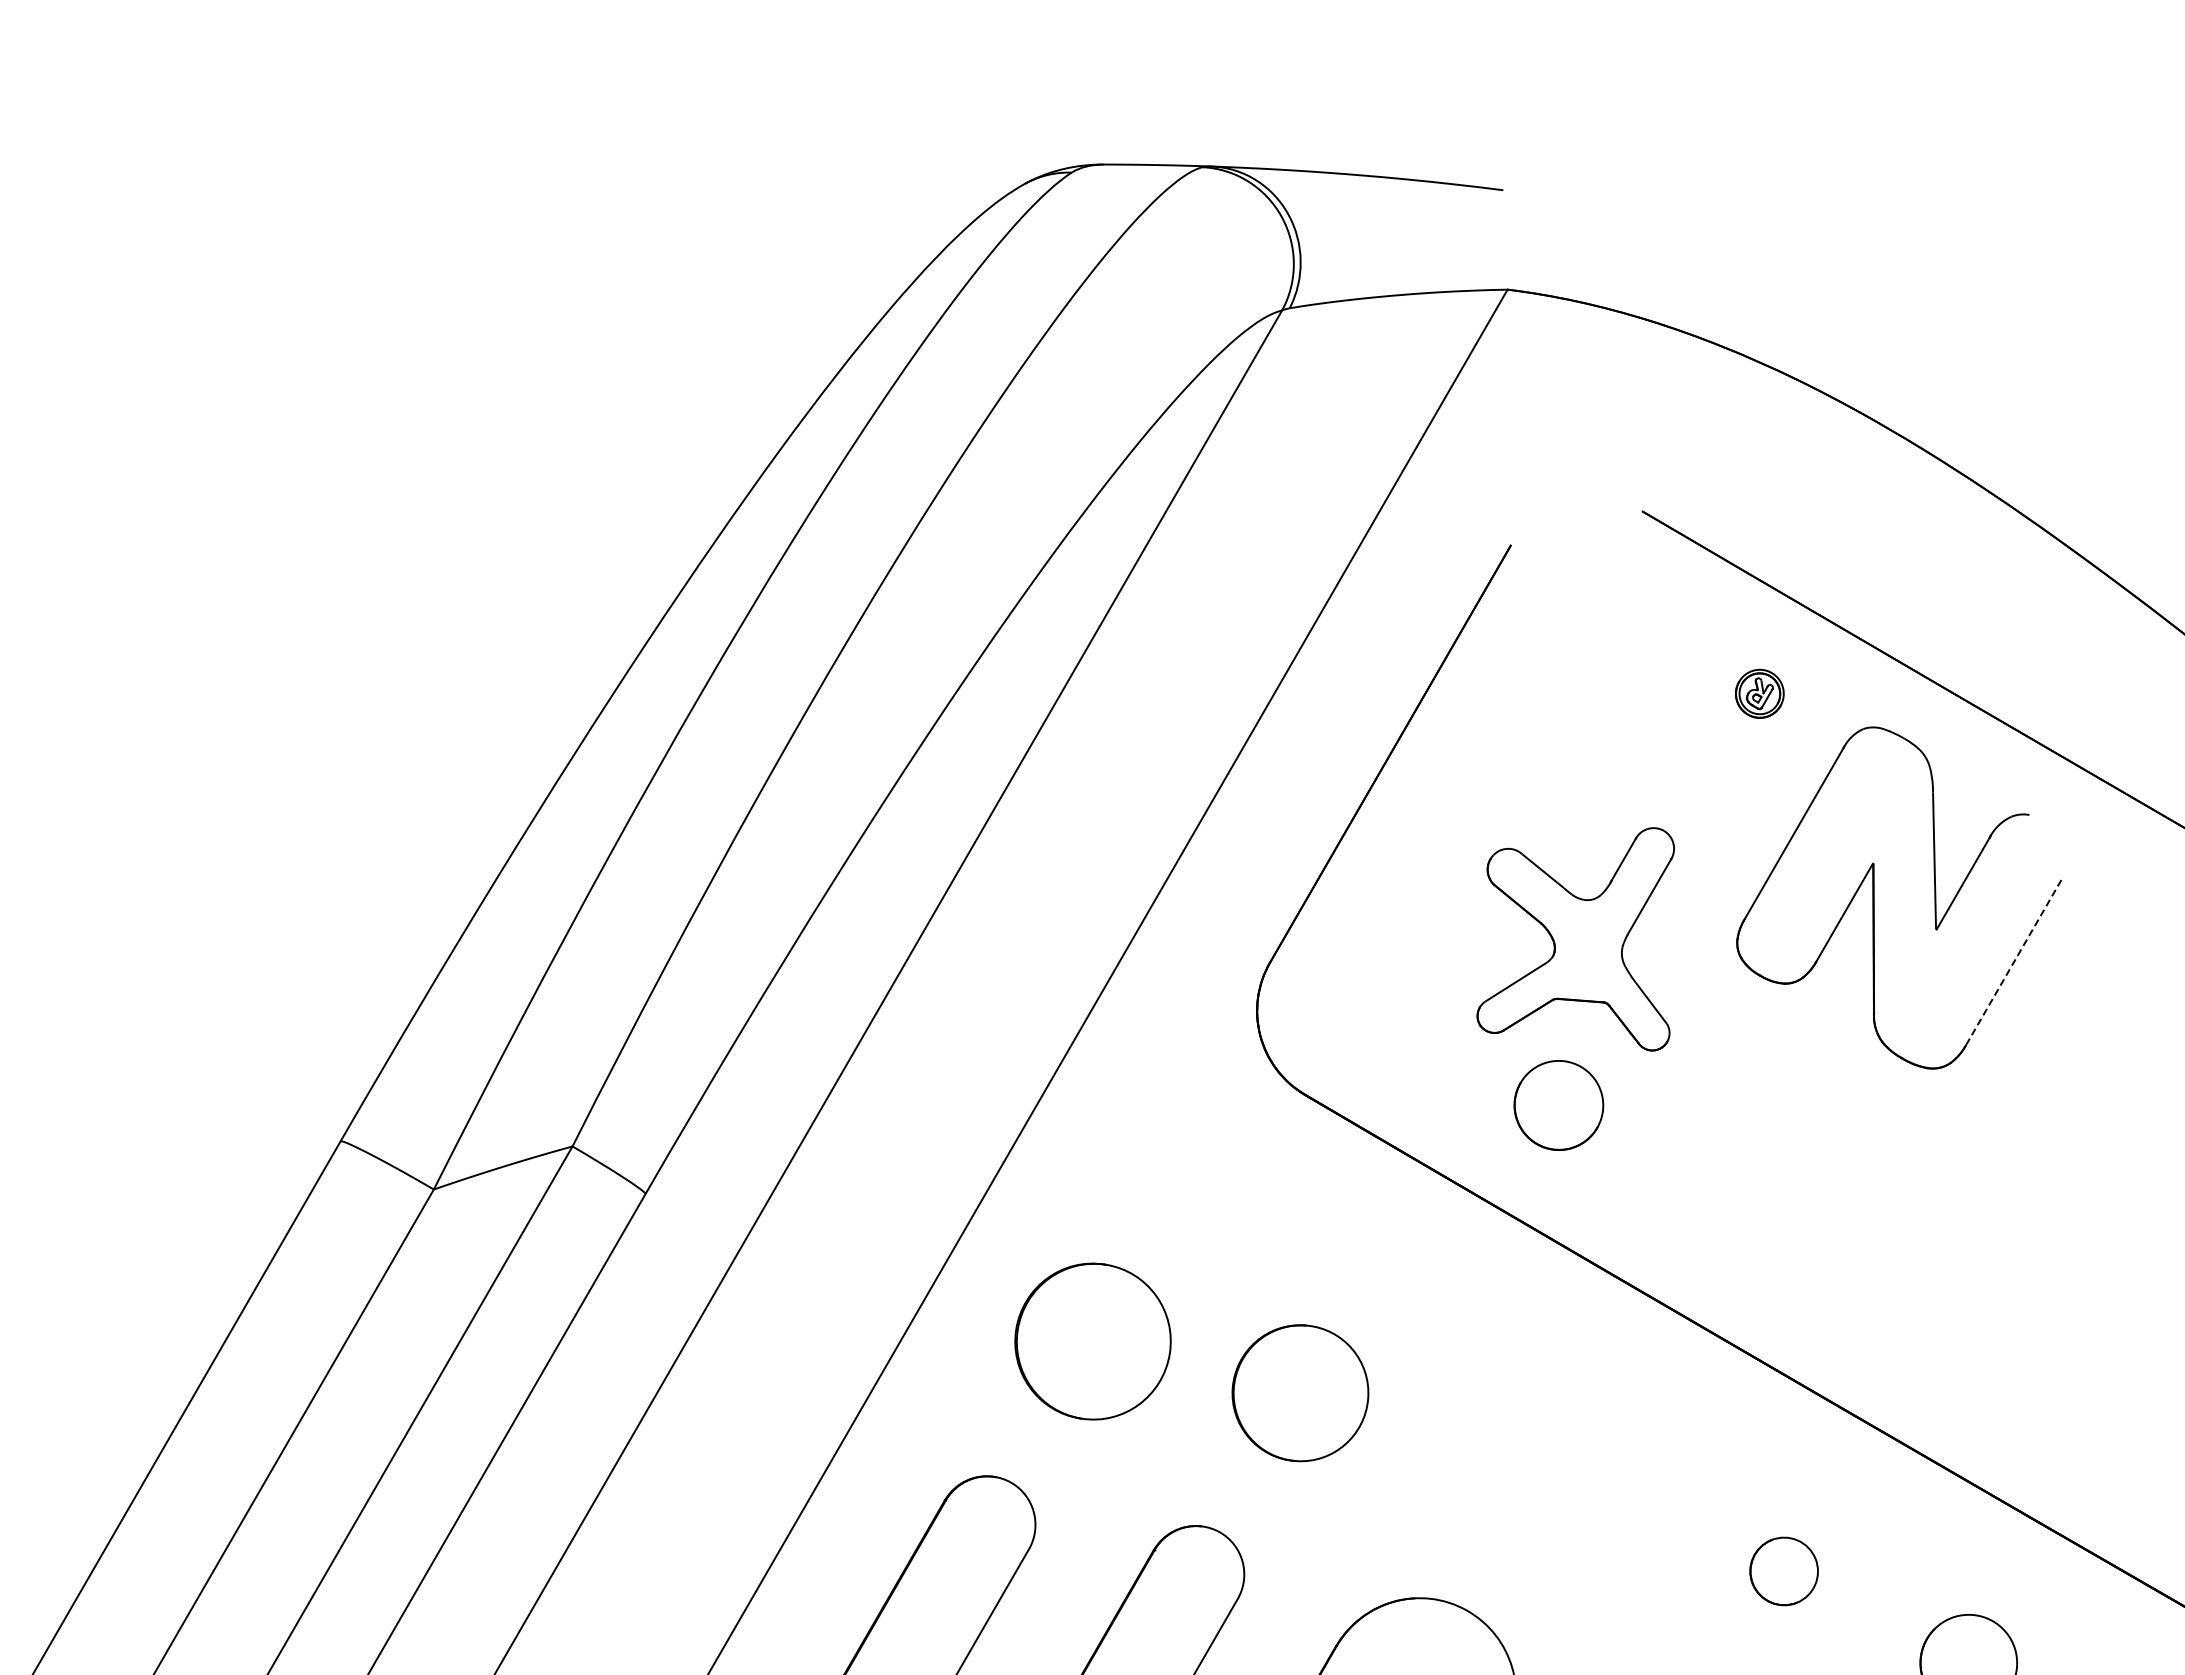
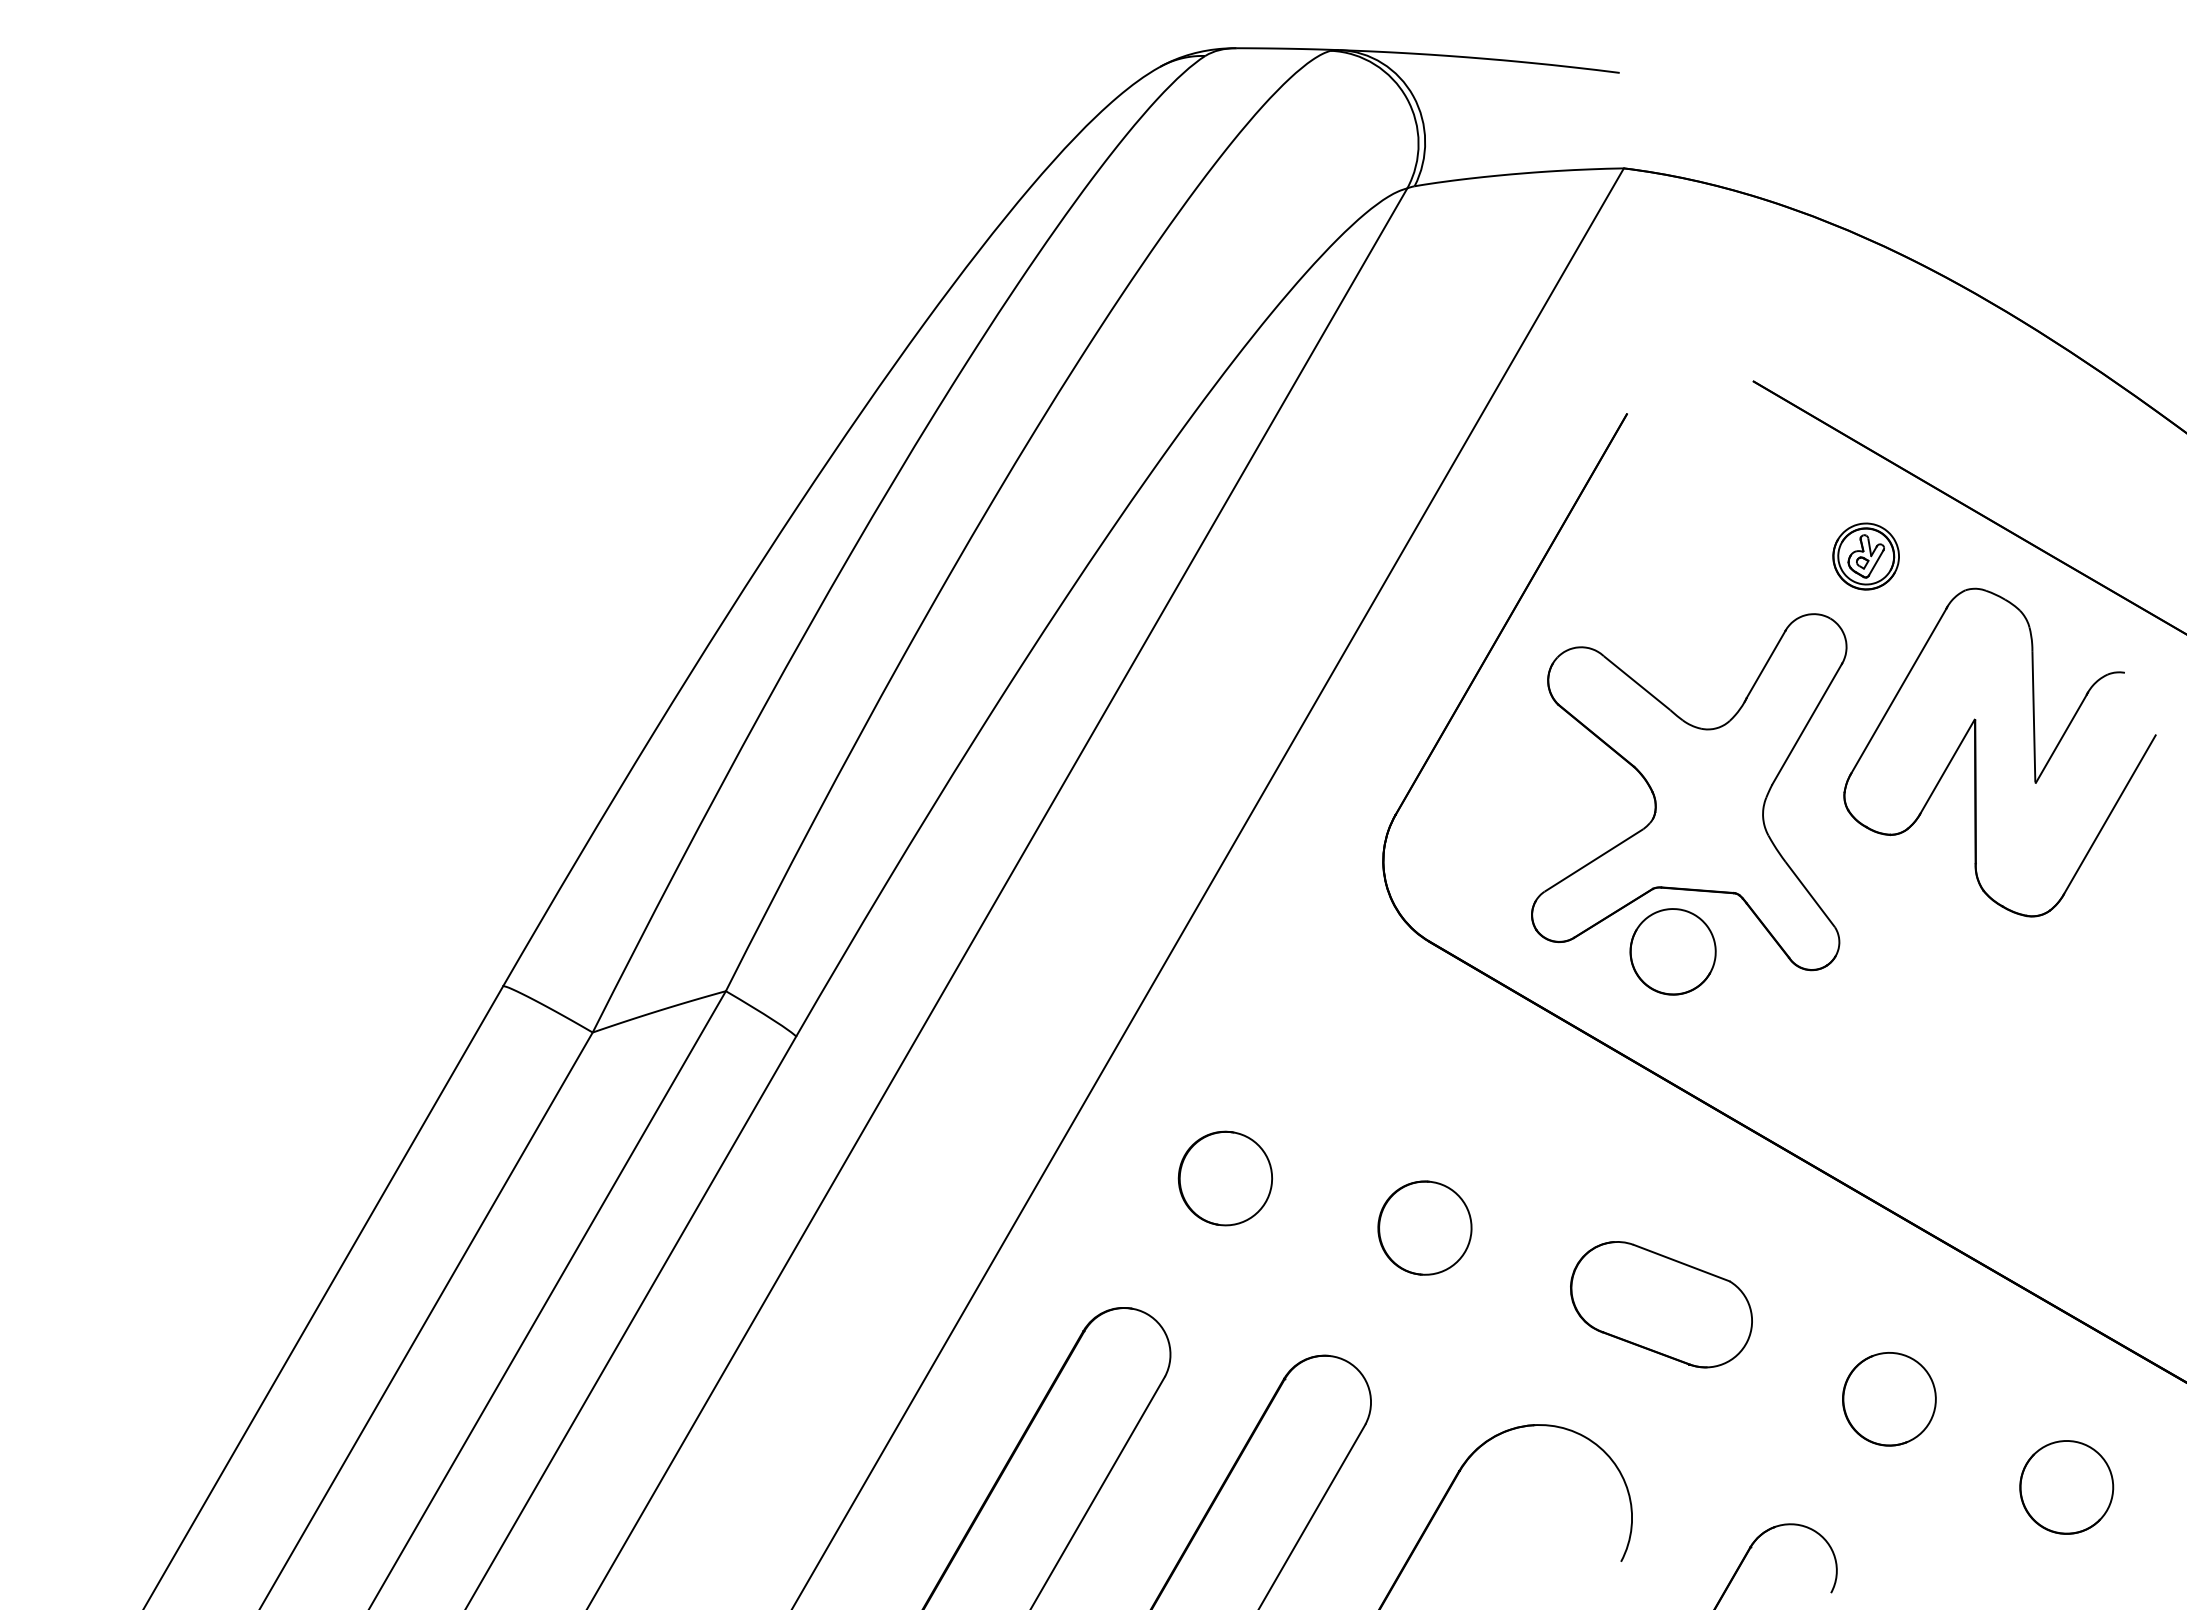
part: (1759, 693) -> (1865, 556), size x1.43
part: (1575, 939) -> (1689, 792), size x1.67
line: (2013, 962) -> (2109, 814), dashed -> solid
part: (1091, 1341) -> (1224, 1178), size x0.62
part: (1299, 1392) -> (1424, 1227), size x0.71
part: (1546, 1472) -> (1661, 1304), added
part: (1784, 1571) -> (1889, 1399), size x1.43

